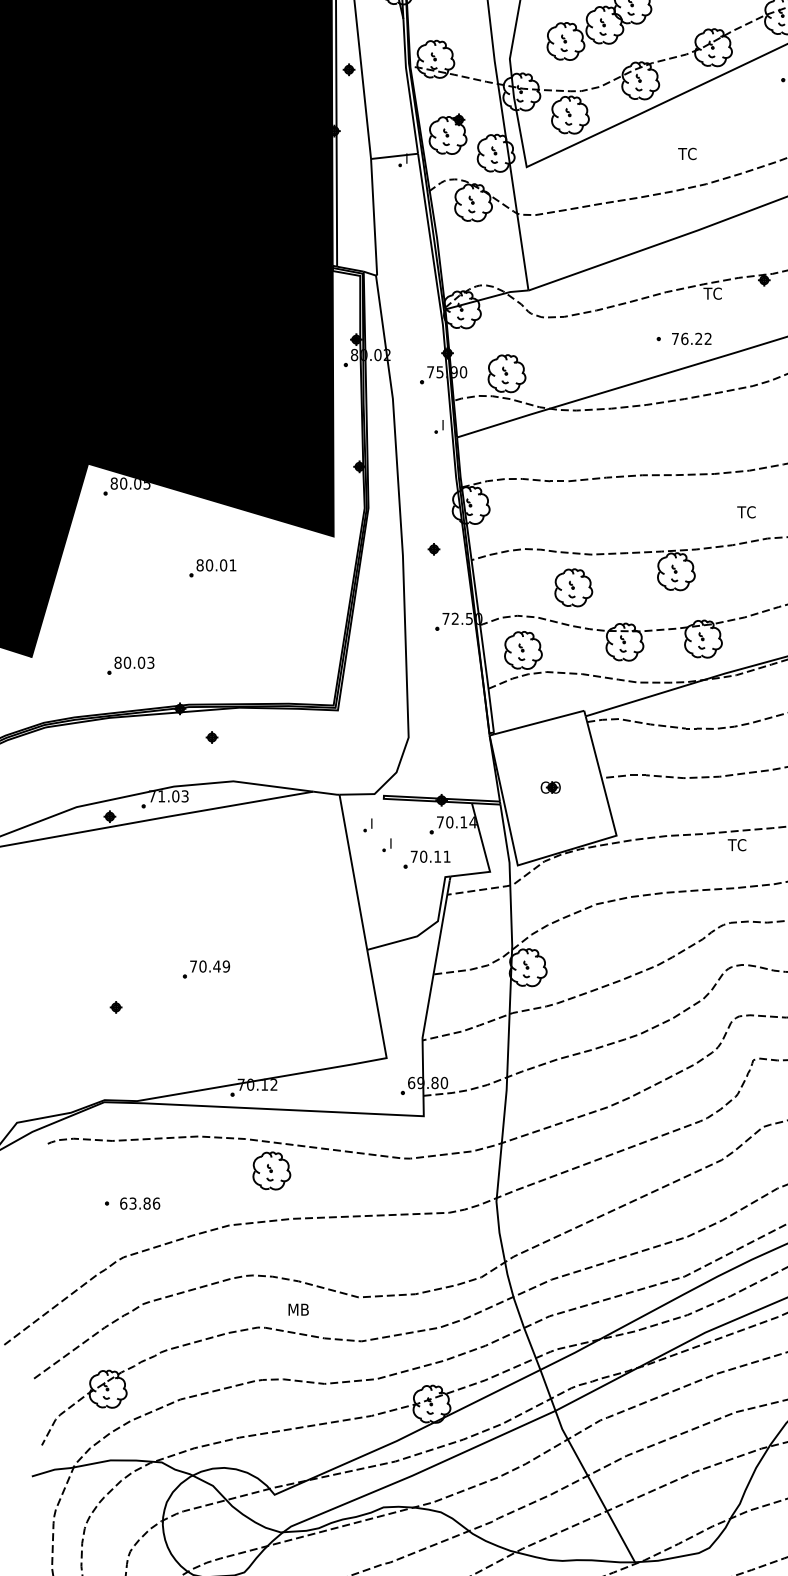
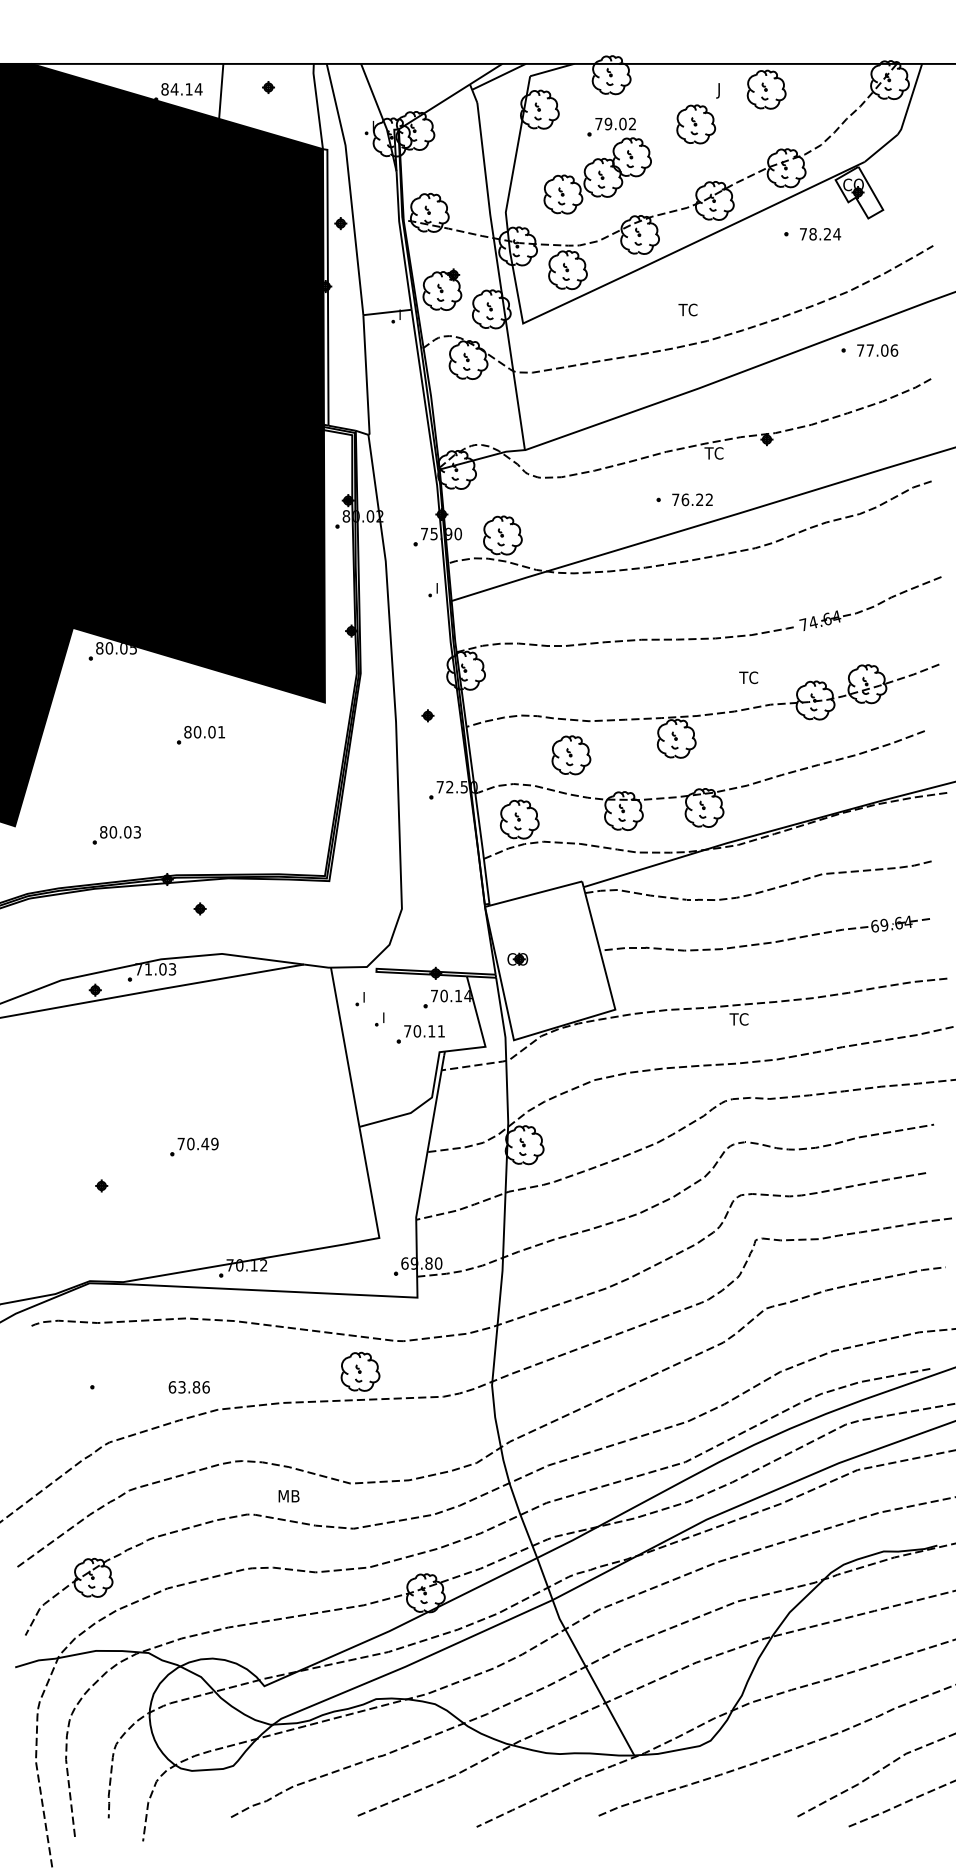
part: (550, 786) -> (517, 958), moved
part: (271, 1170) -> (360, 1371), moved
text: (139, 1203) -> (188, 1387), moved

